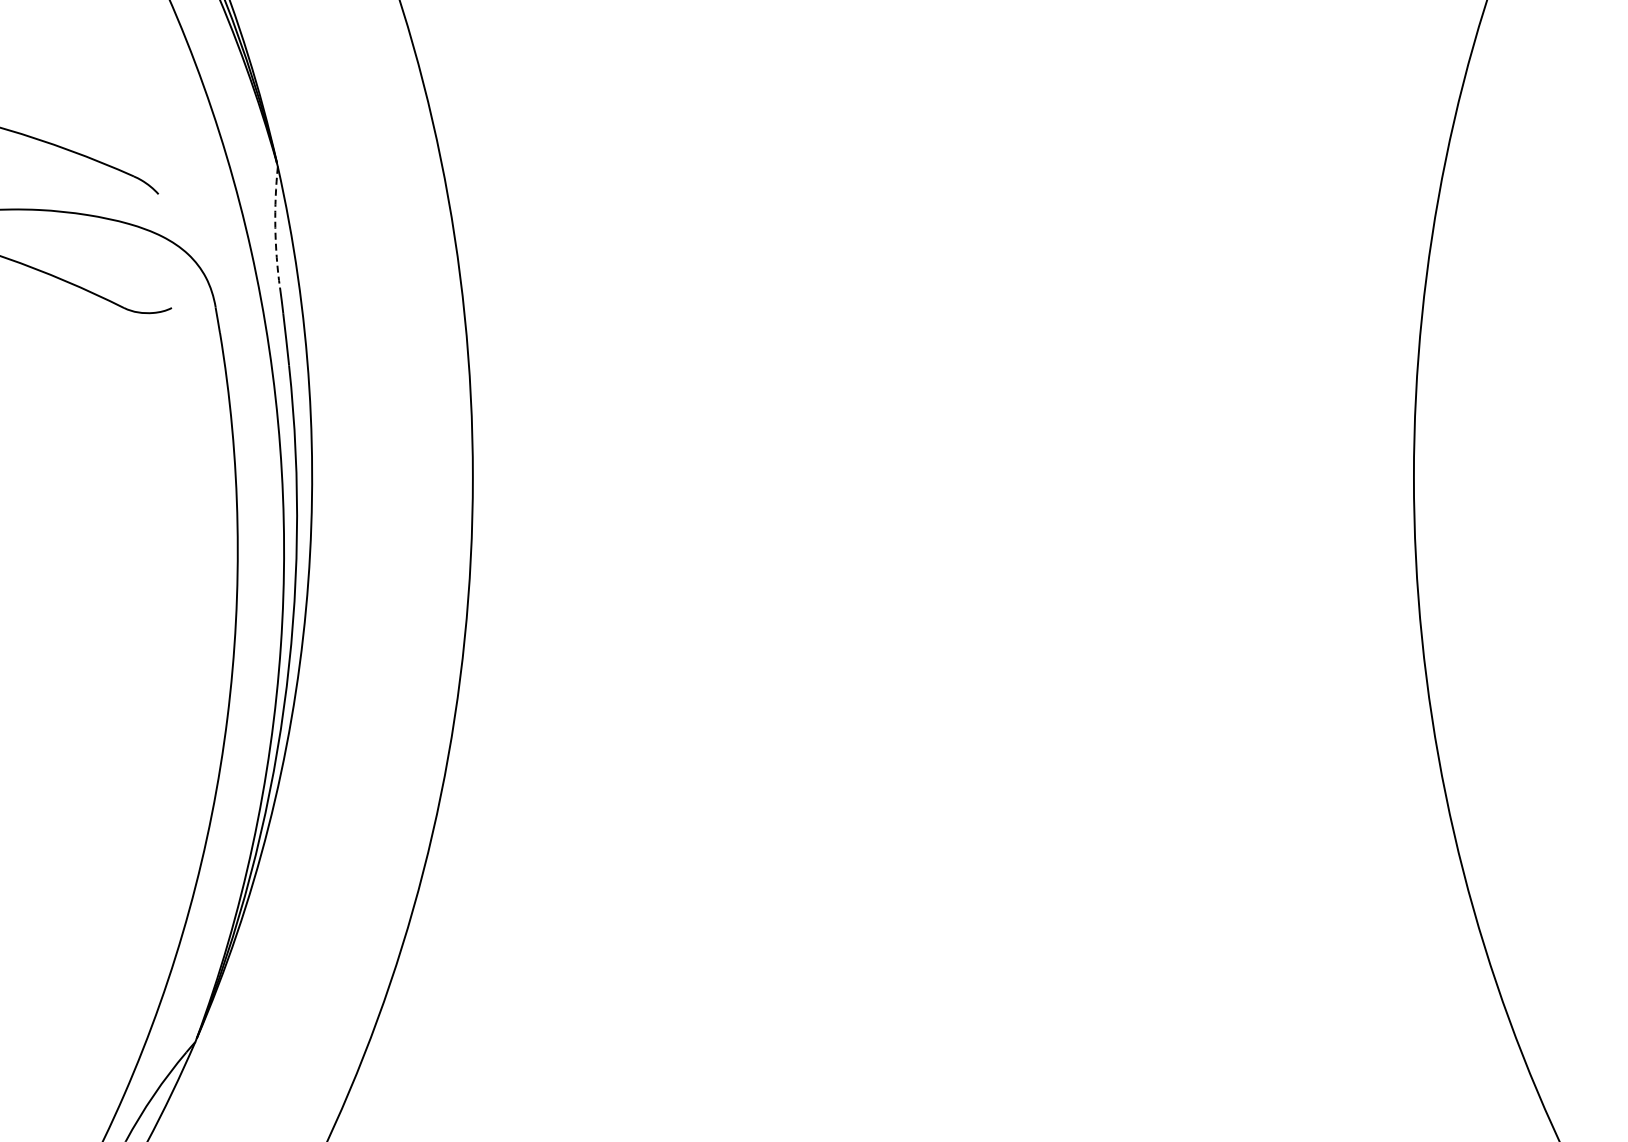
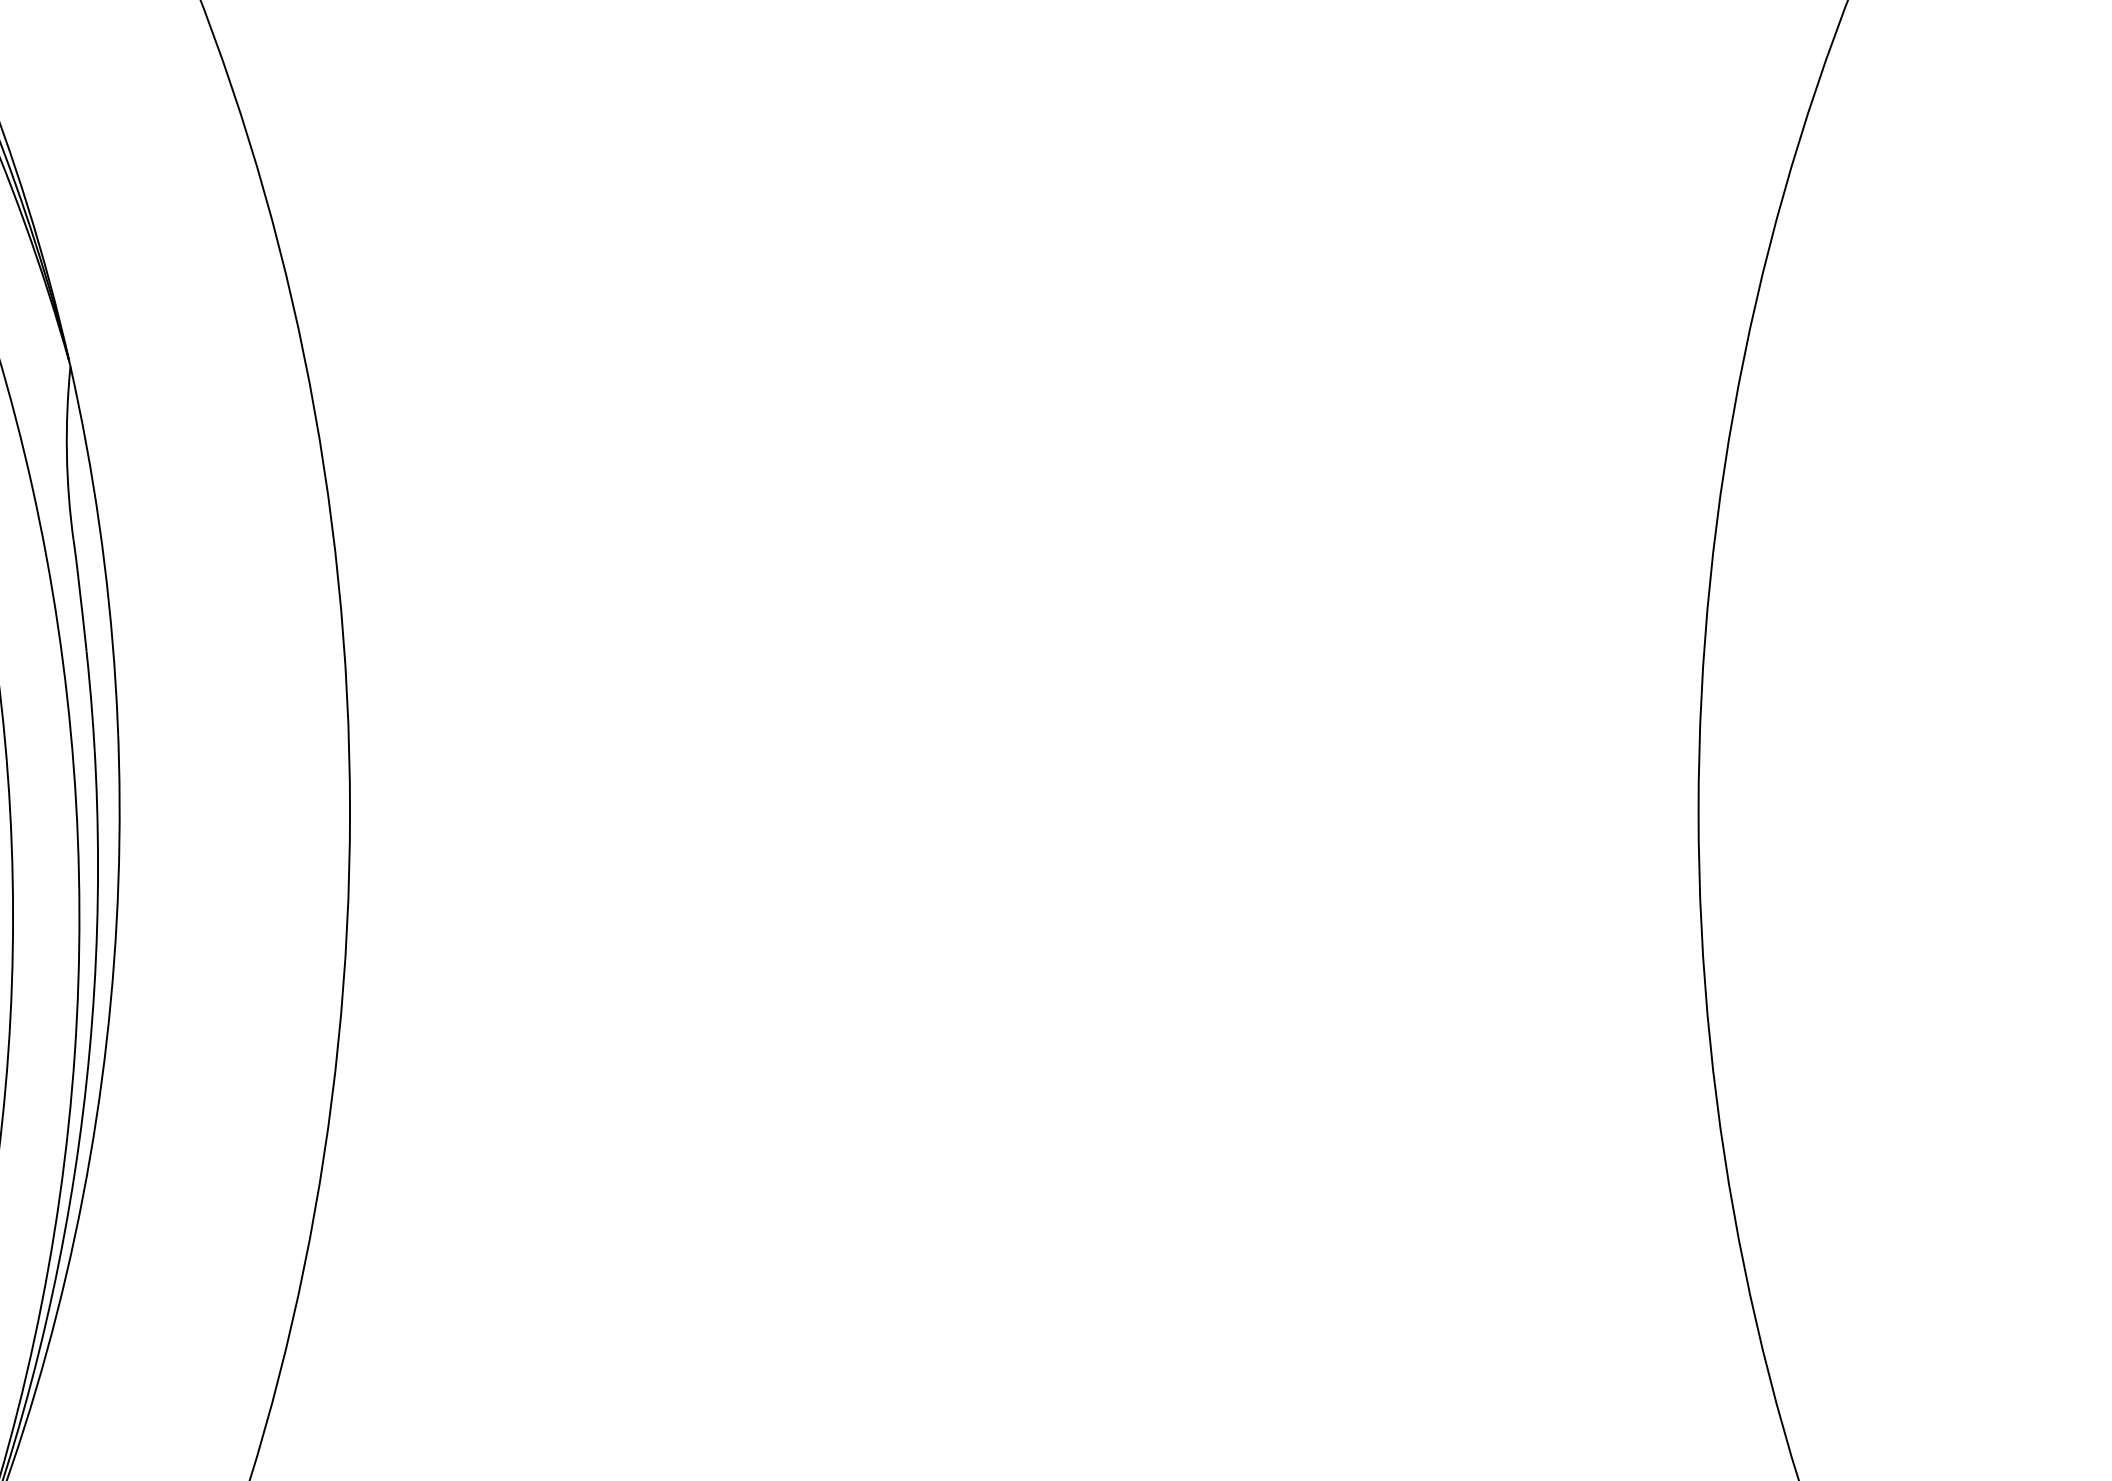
arc: (275, 227) -> (67, 453), dashed -> solid

